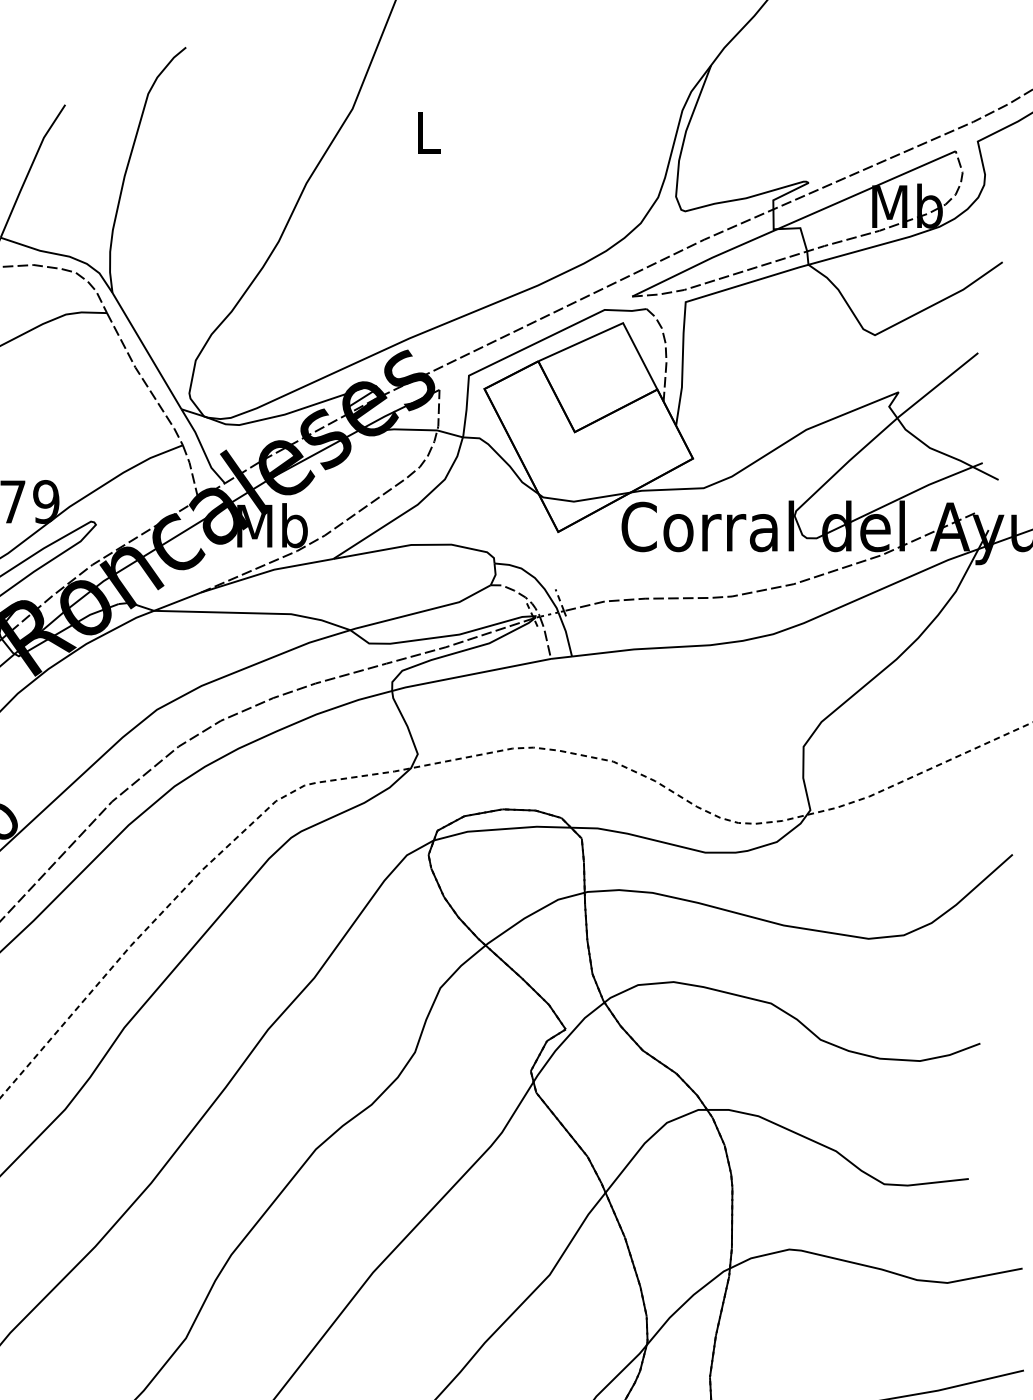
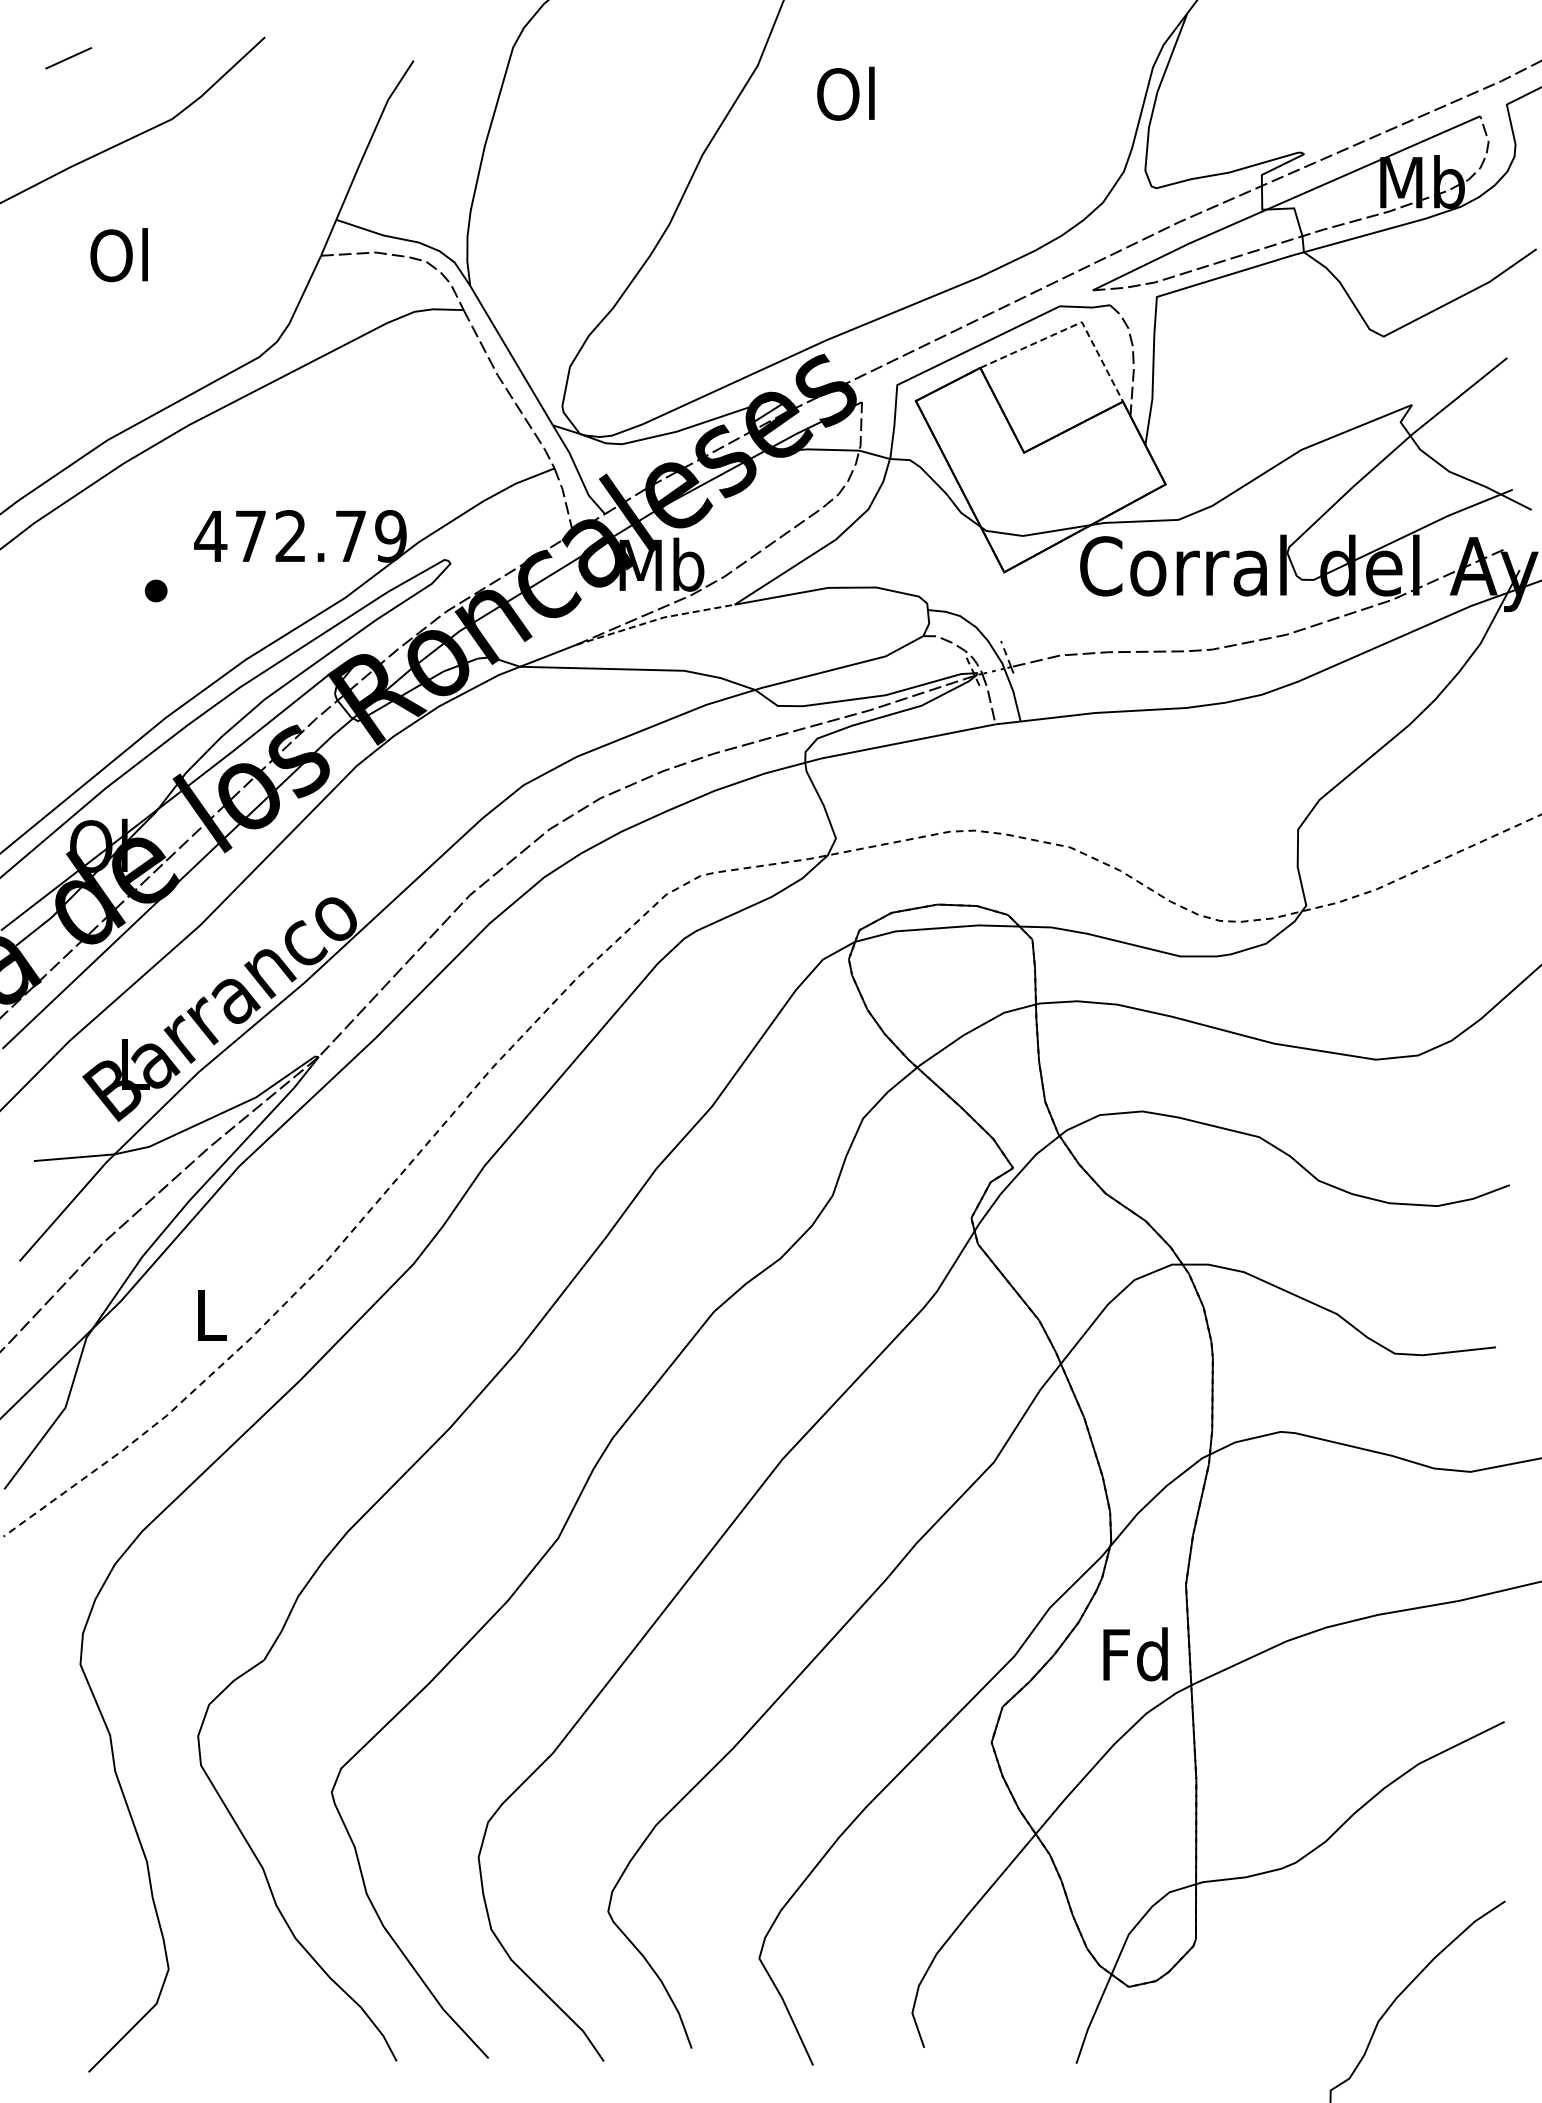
text: (425, 132) -> (845, 93), L -> Ol
line: (615, 326) -> (1072, 326), solid -> dashed
line: (267, 572) -> (655, 620), solid -> dashed

